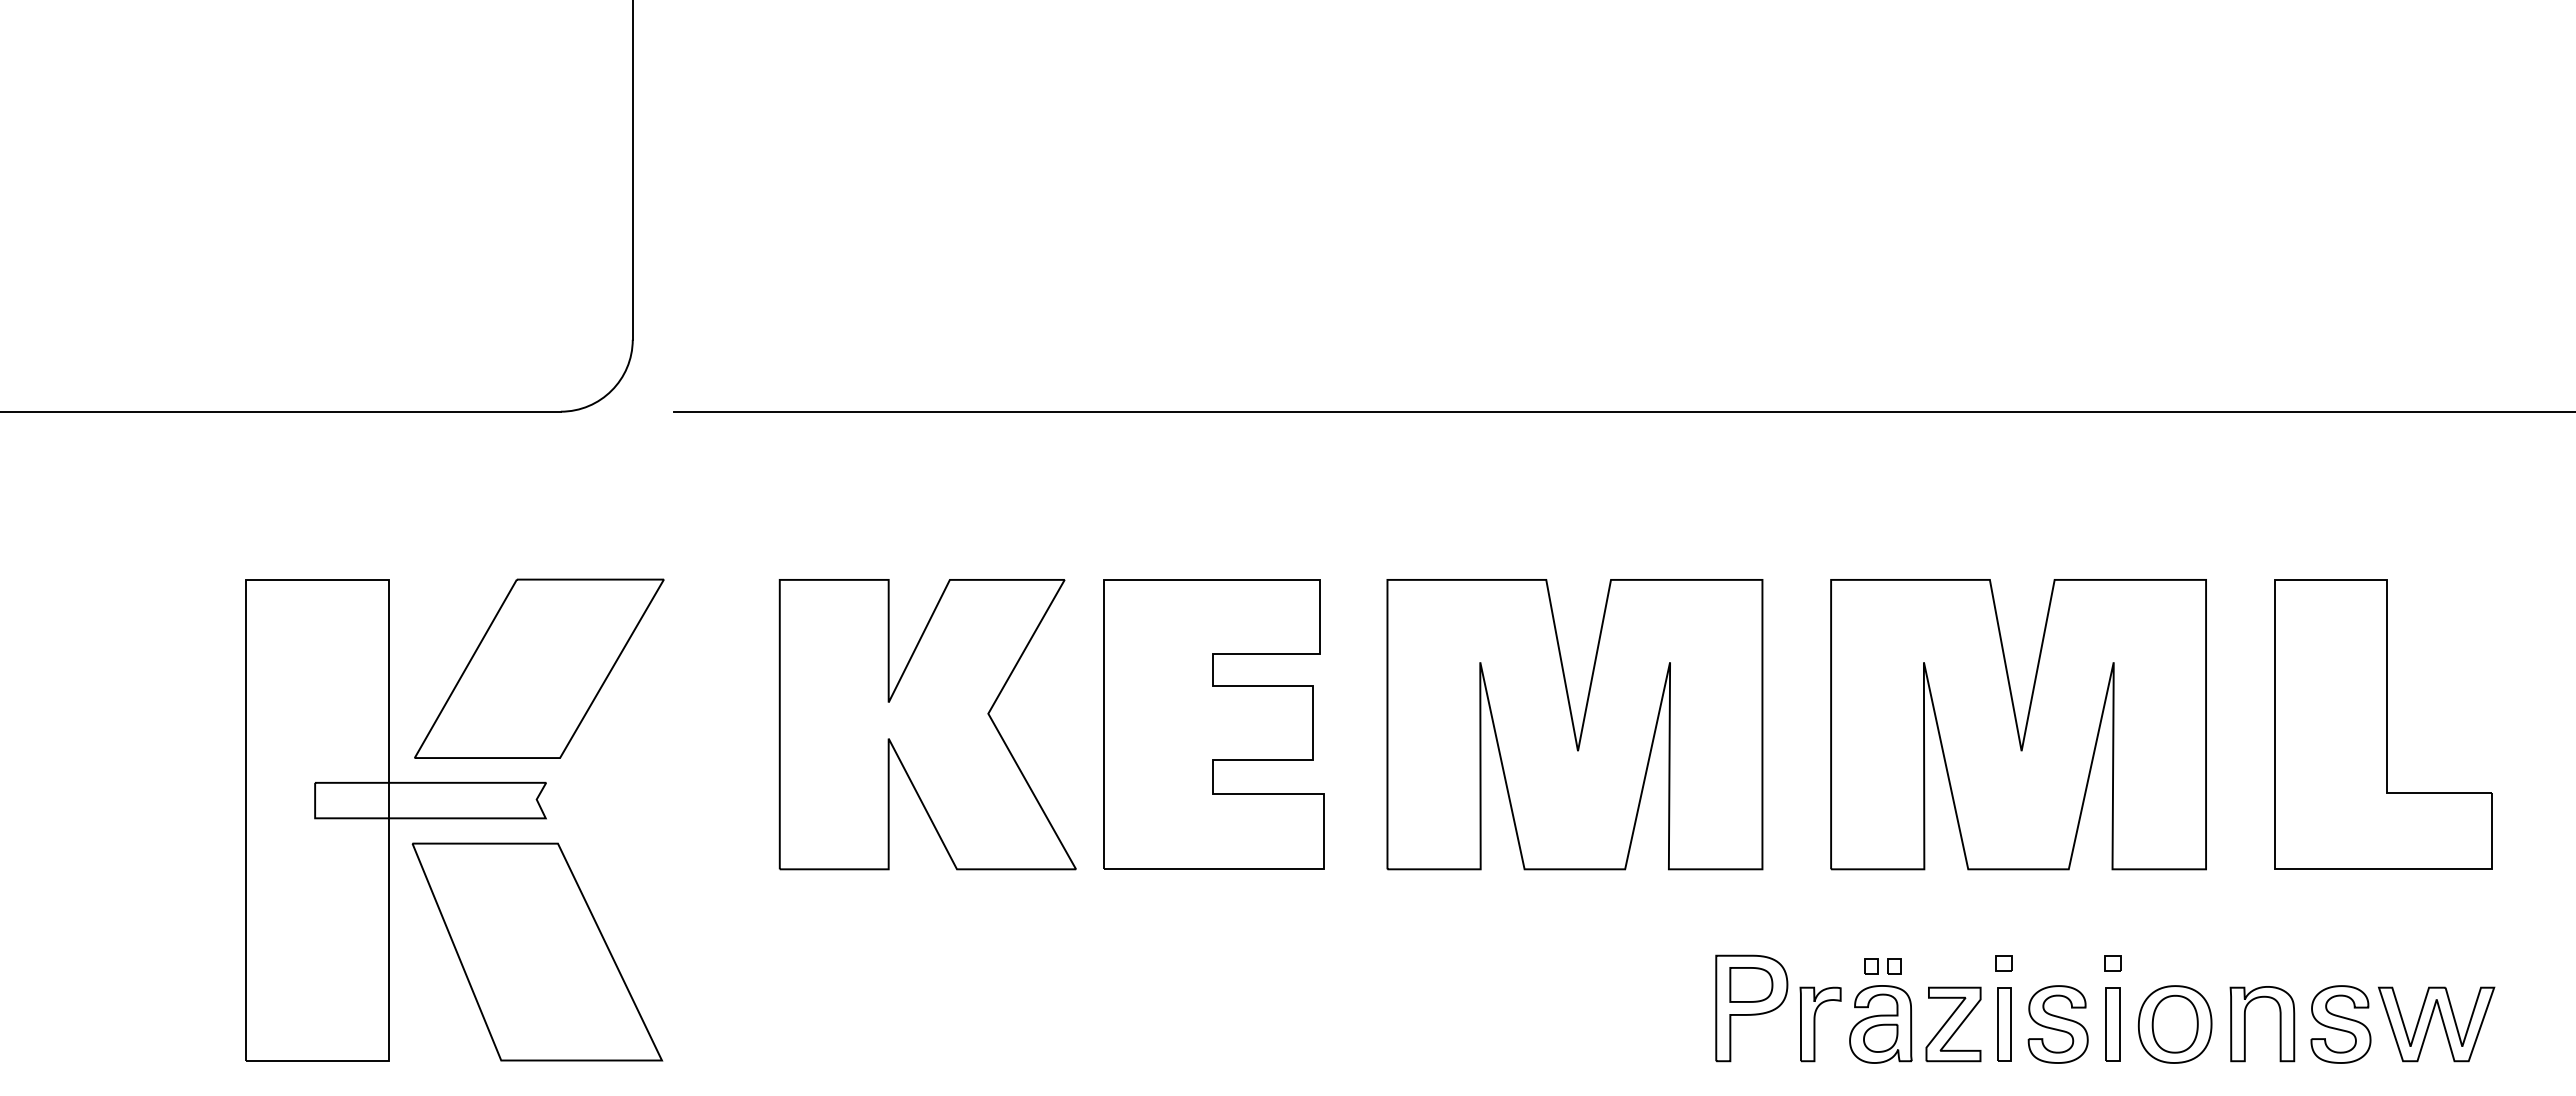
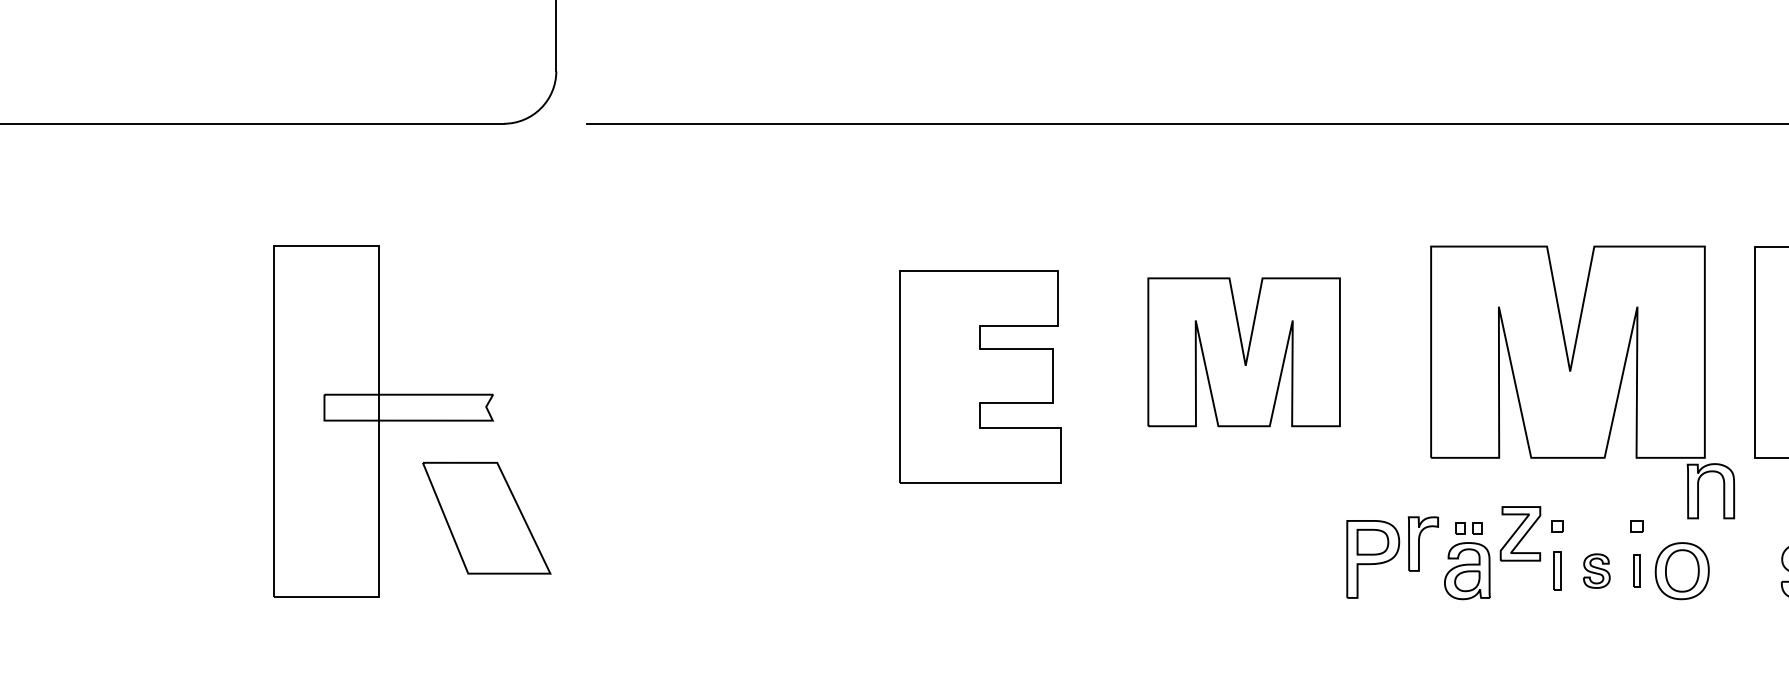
part: (539, 668) -> (488, 311), removed
part: (927, 724) -> (771, 352), removed
part: (1213, 724) -> (980, 376), moved
part: (1574, 724) -> (1243, 352), size x0.7
part: (537, 951) -> (486, 517), size x0.7
part: (1820, 1024) -> (1423, 544), moved
part: (1953, 1024) -> (1520, 533), moved
part: (2004, 1024) -> (1557, 571), size x0.7
part: (2057, 1024) -> (1596, 571), size x0.6
part: (2112, 1024) -> (1636, 571), size x0.6
part: (2245, 1024) -> (1698, 491), moved

